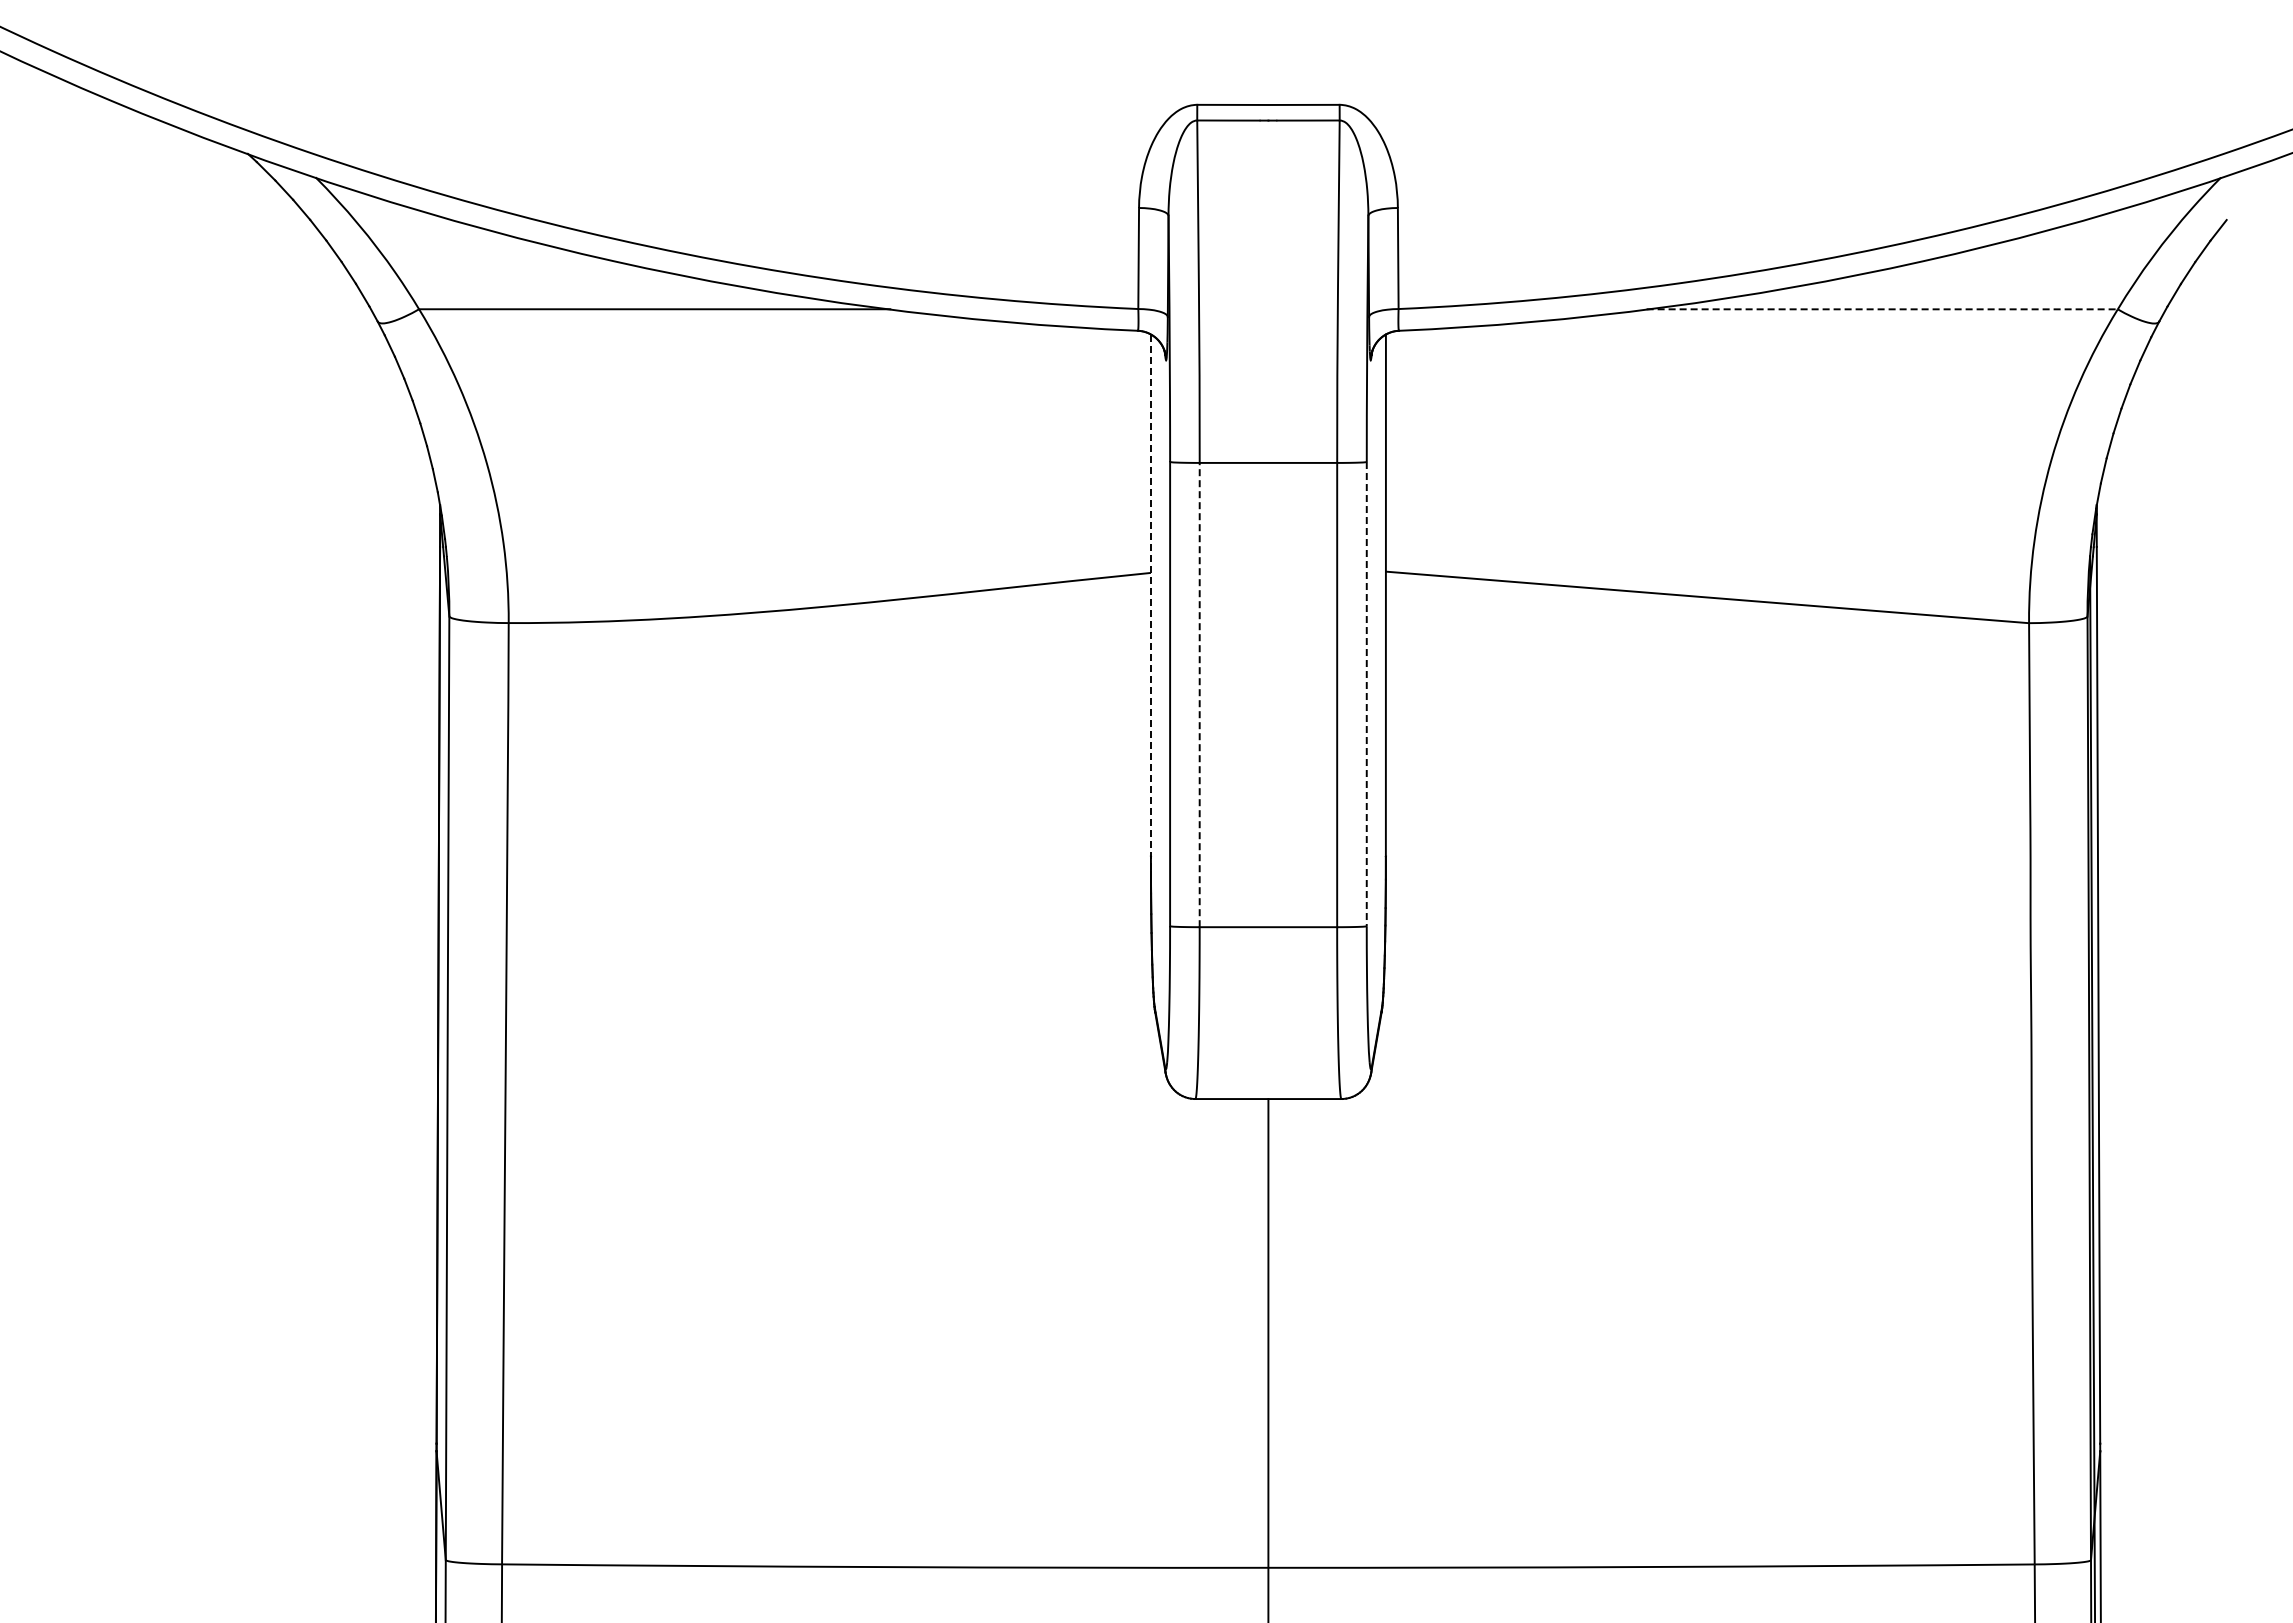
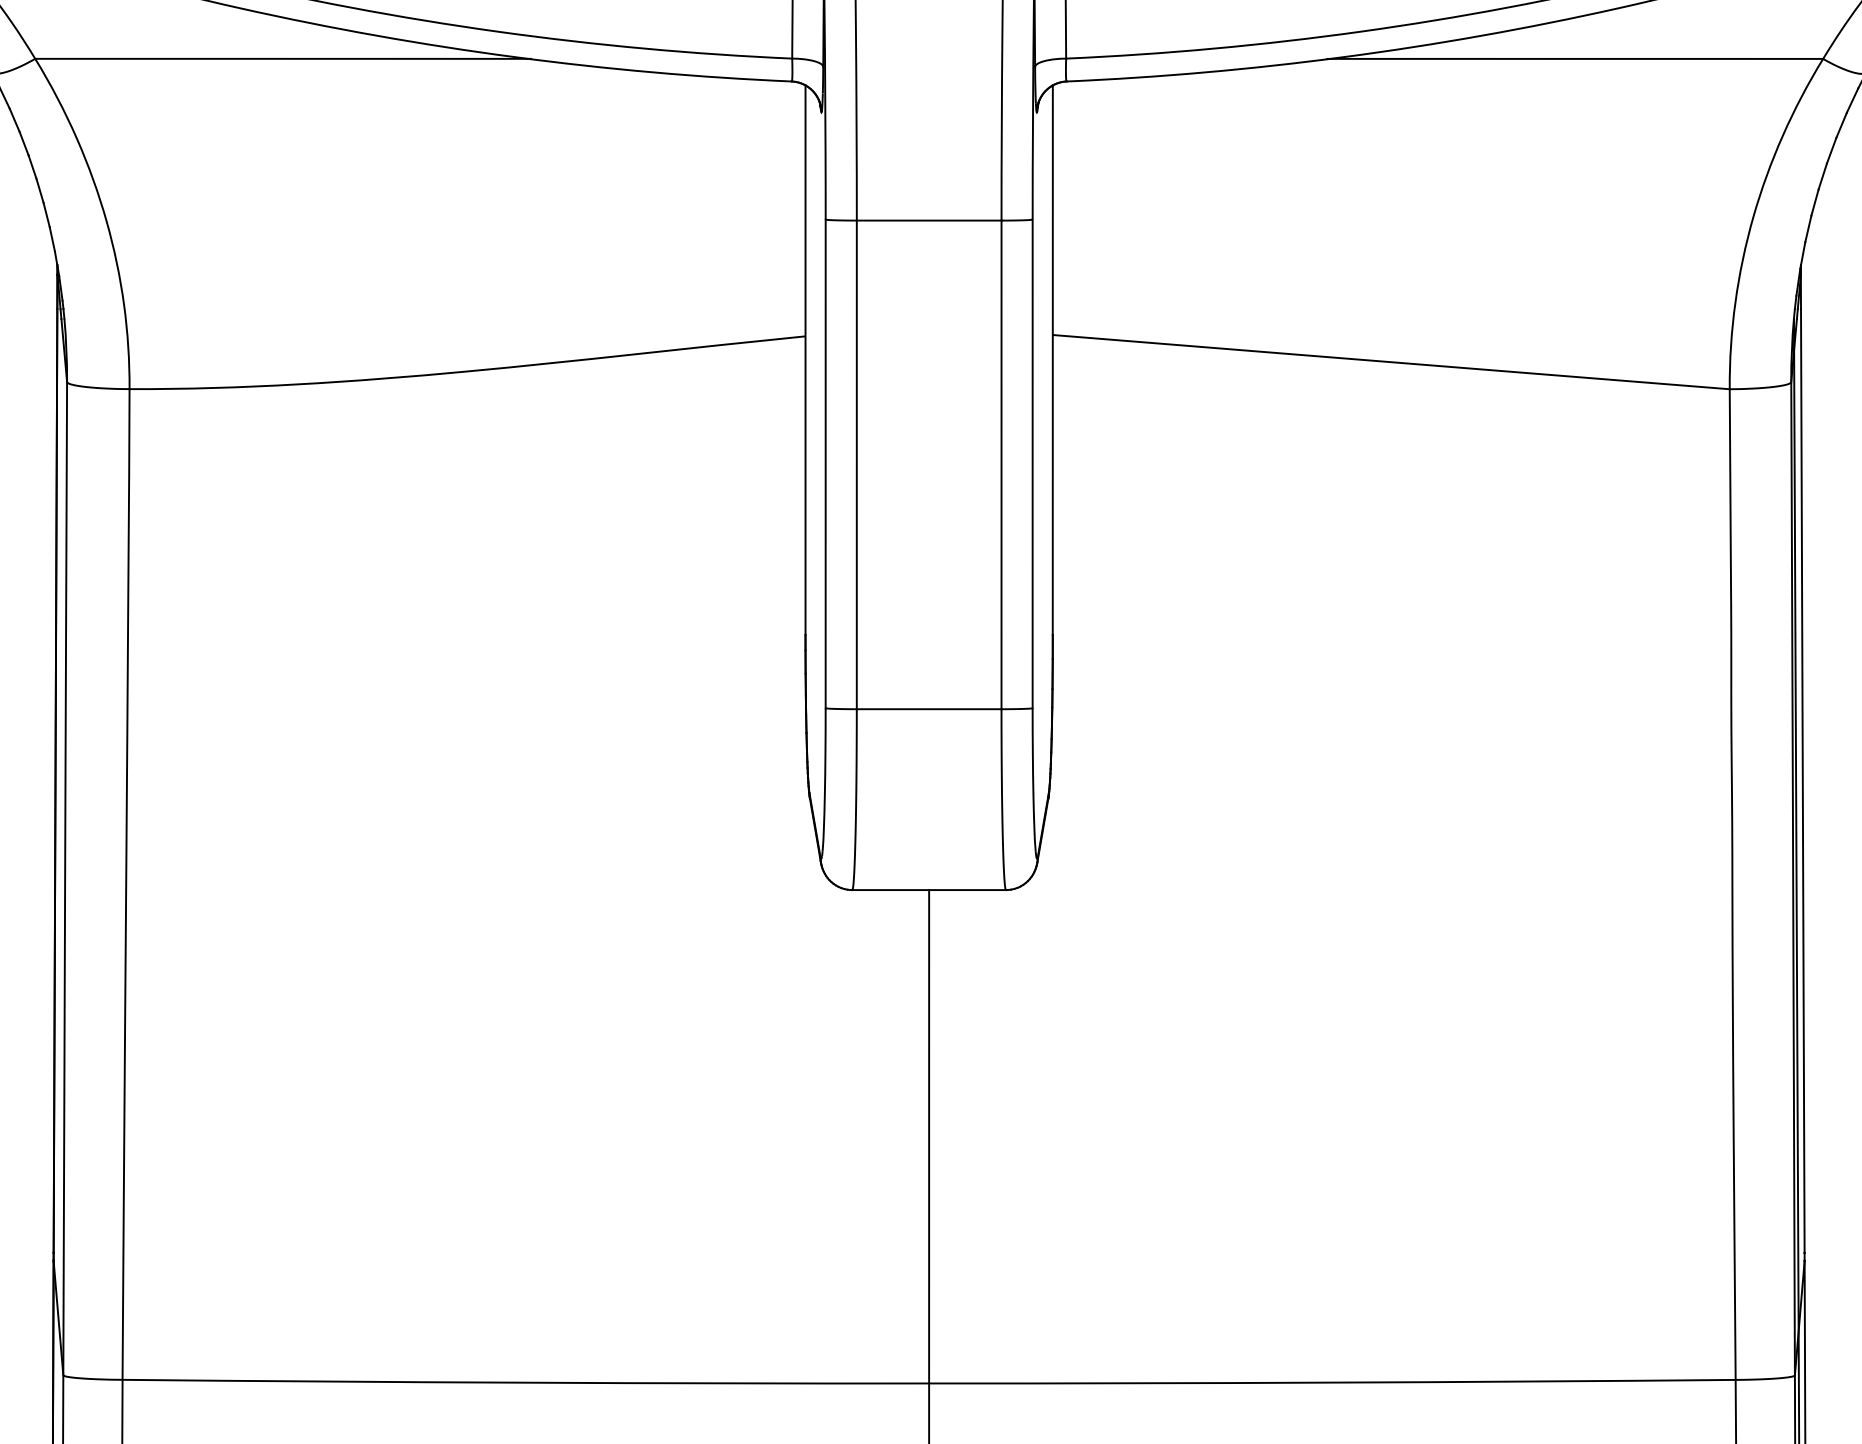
line: (1882, 309) -> (1575, 59), dashed -> solid
line: (1150, 603) -> (805, 368), dashed -> solid
line: (1199, 694) -> (856, 464), dashed -> solid
line: (1366, 694) -> (1032, 464), dashed -> solid

